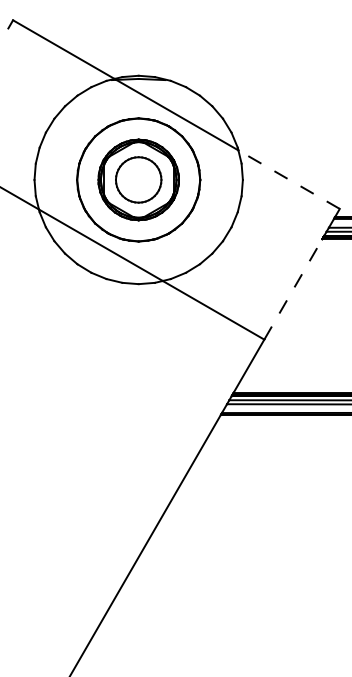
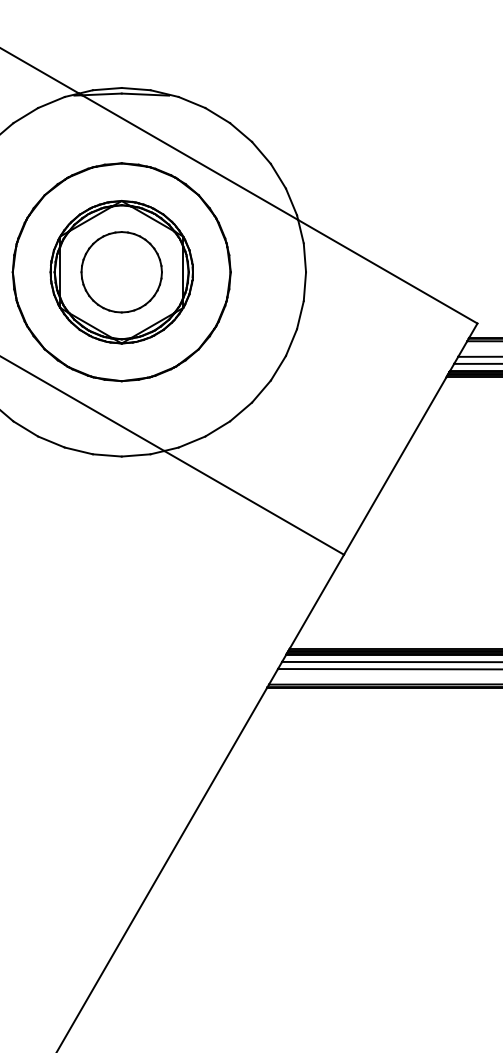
line: (289, 179) -> (388, 271), dashed -> solid
line: (293, 289) -> (395, 466), dashed -> solid

